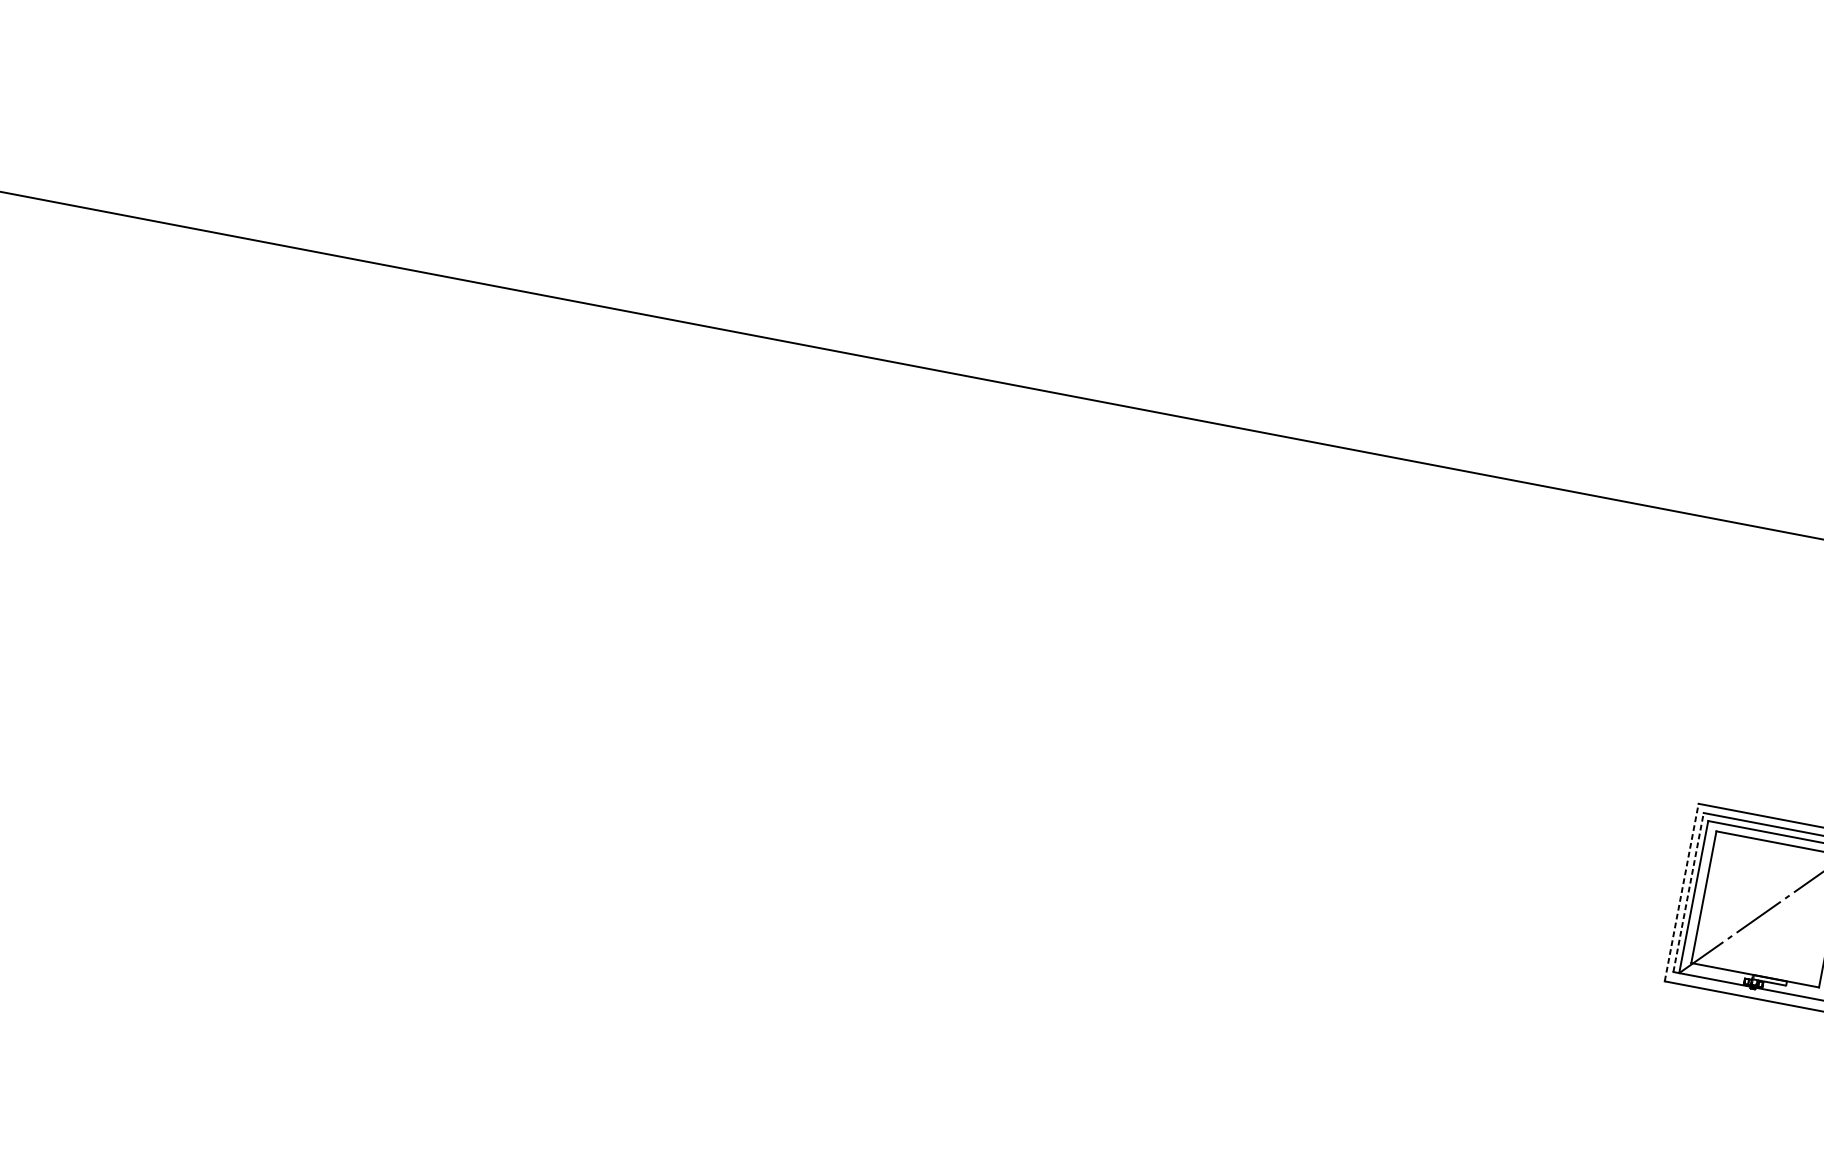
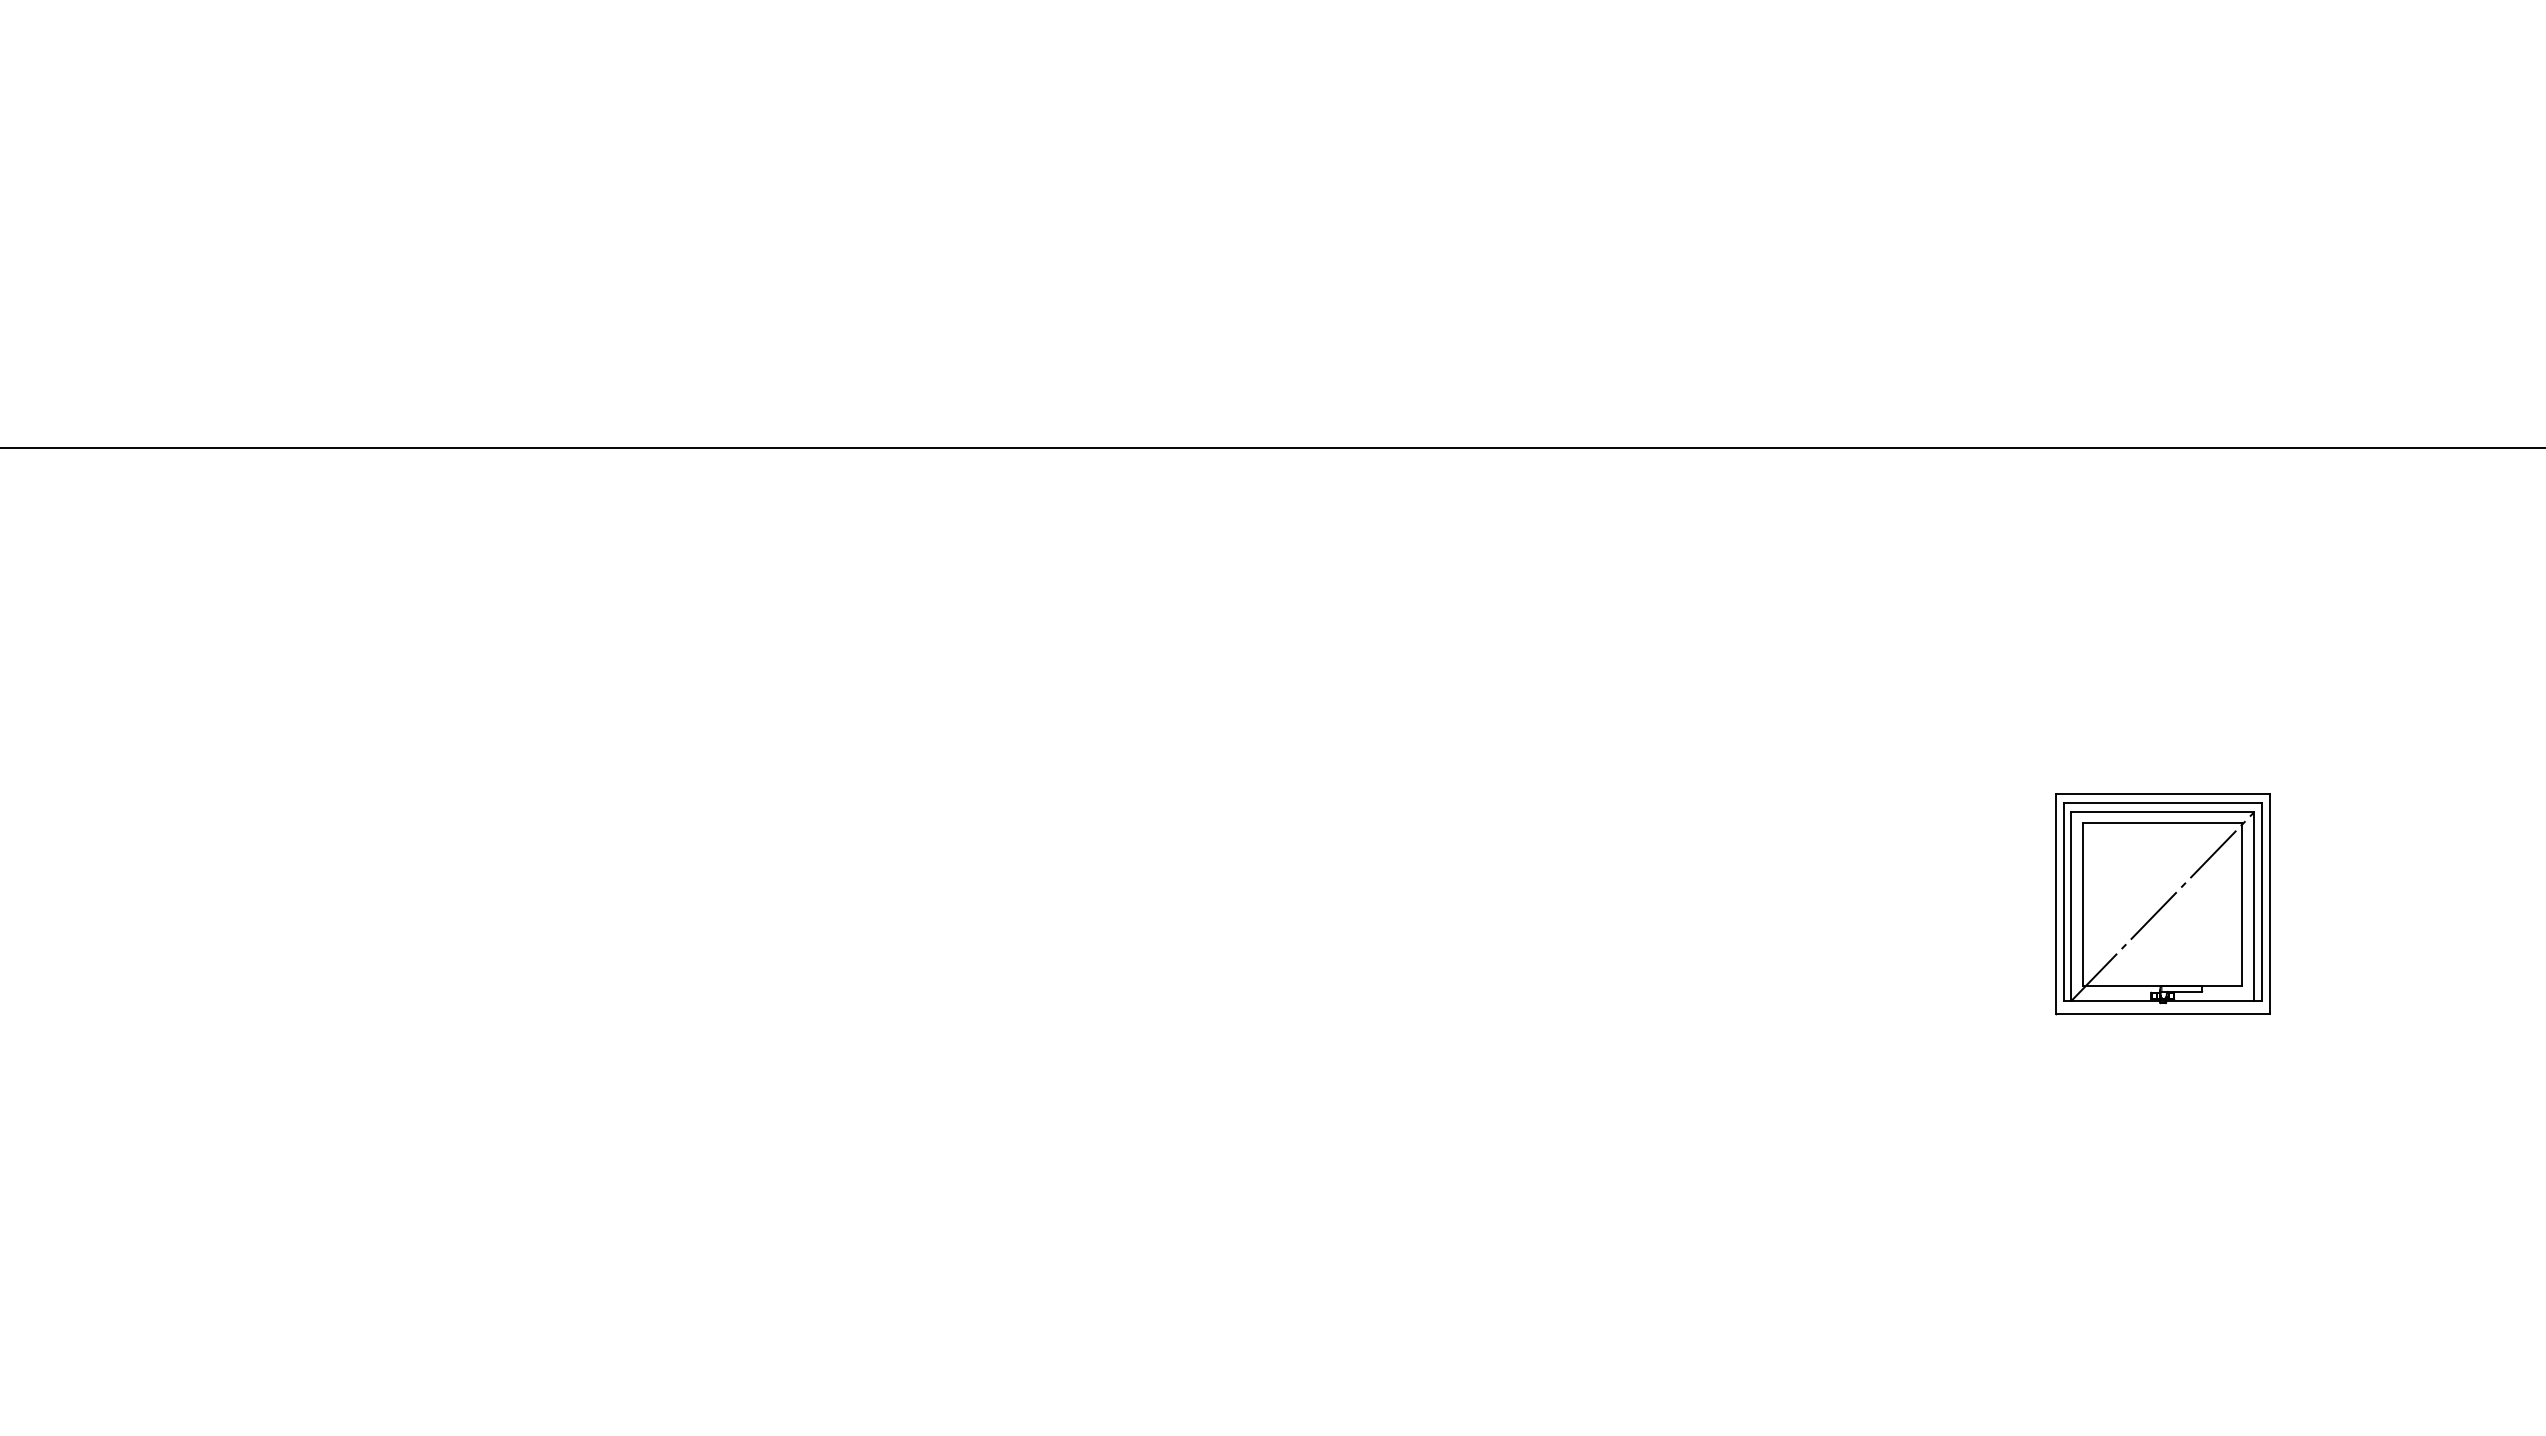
line: (1681, 892) -> (2055, 903), dashed -> solid
line: (1688, 892) -> (2064, 902), dashed -> solid

